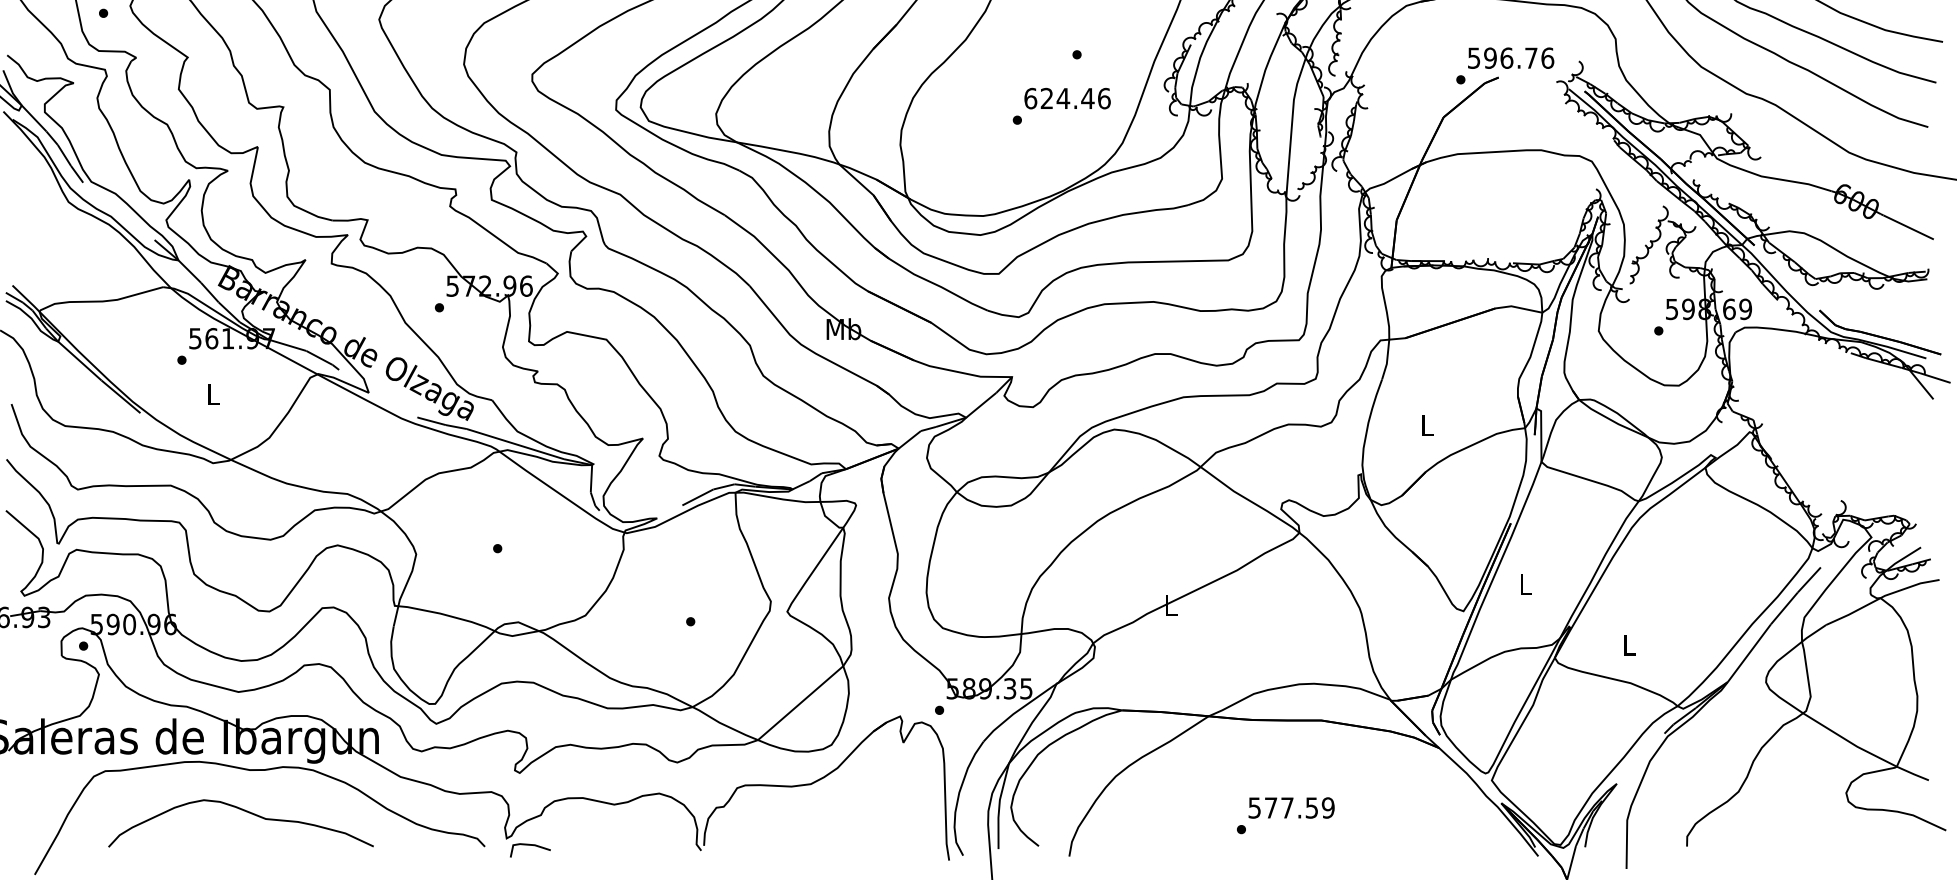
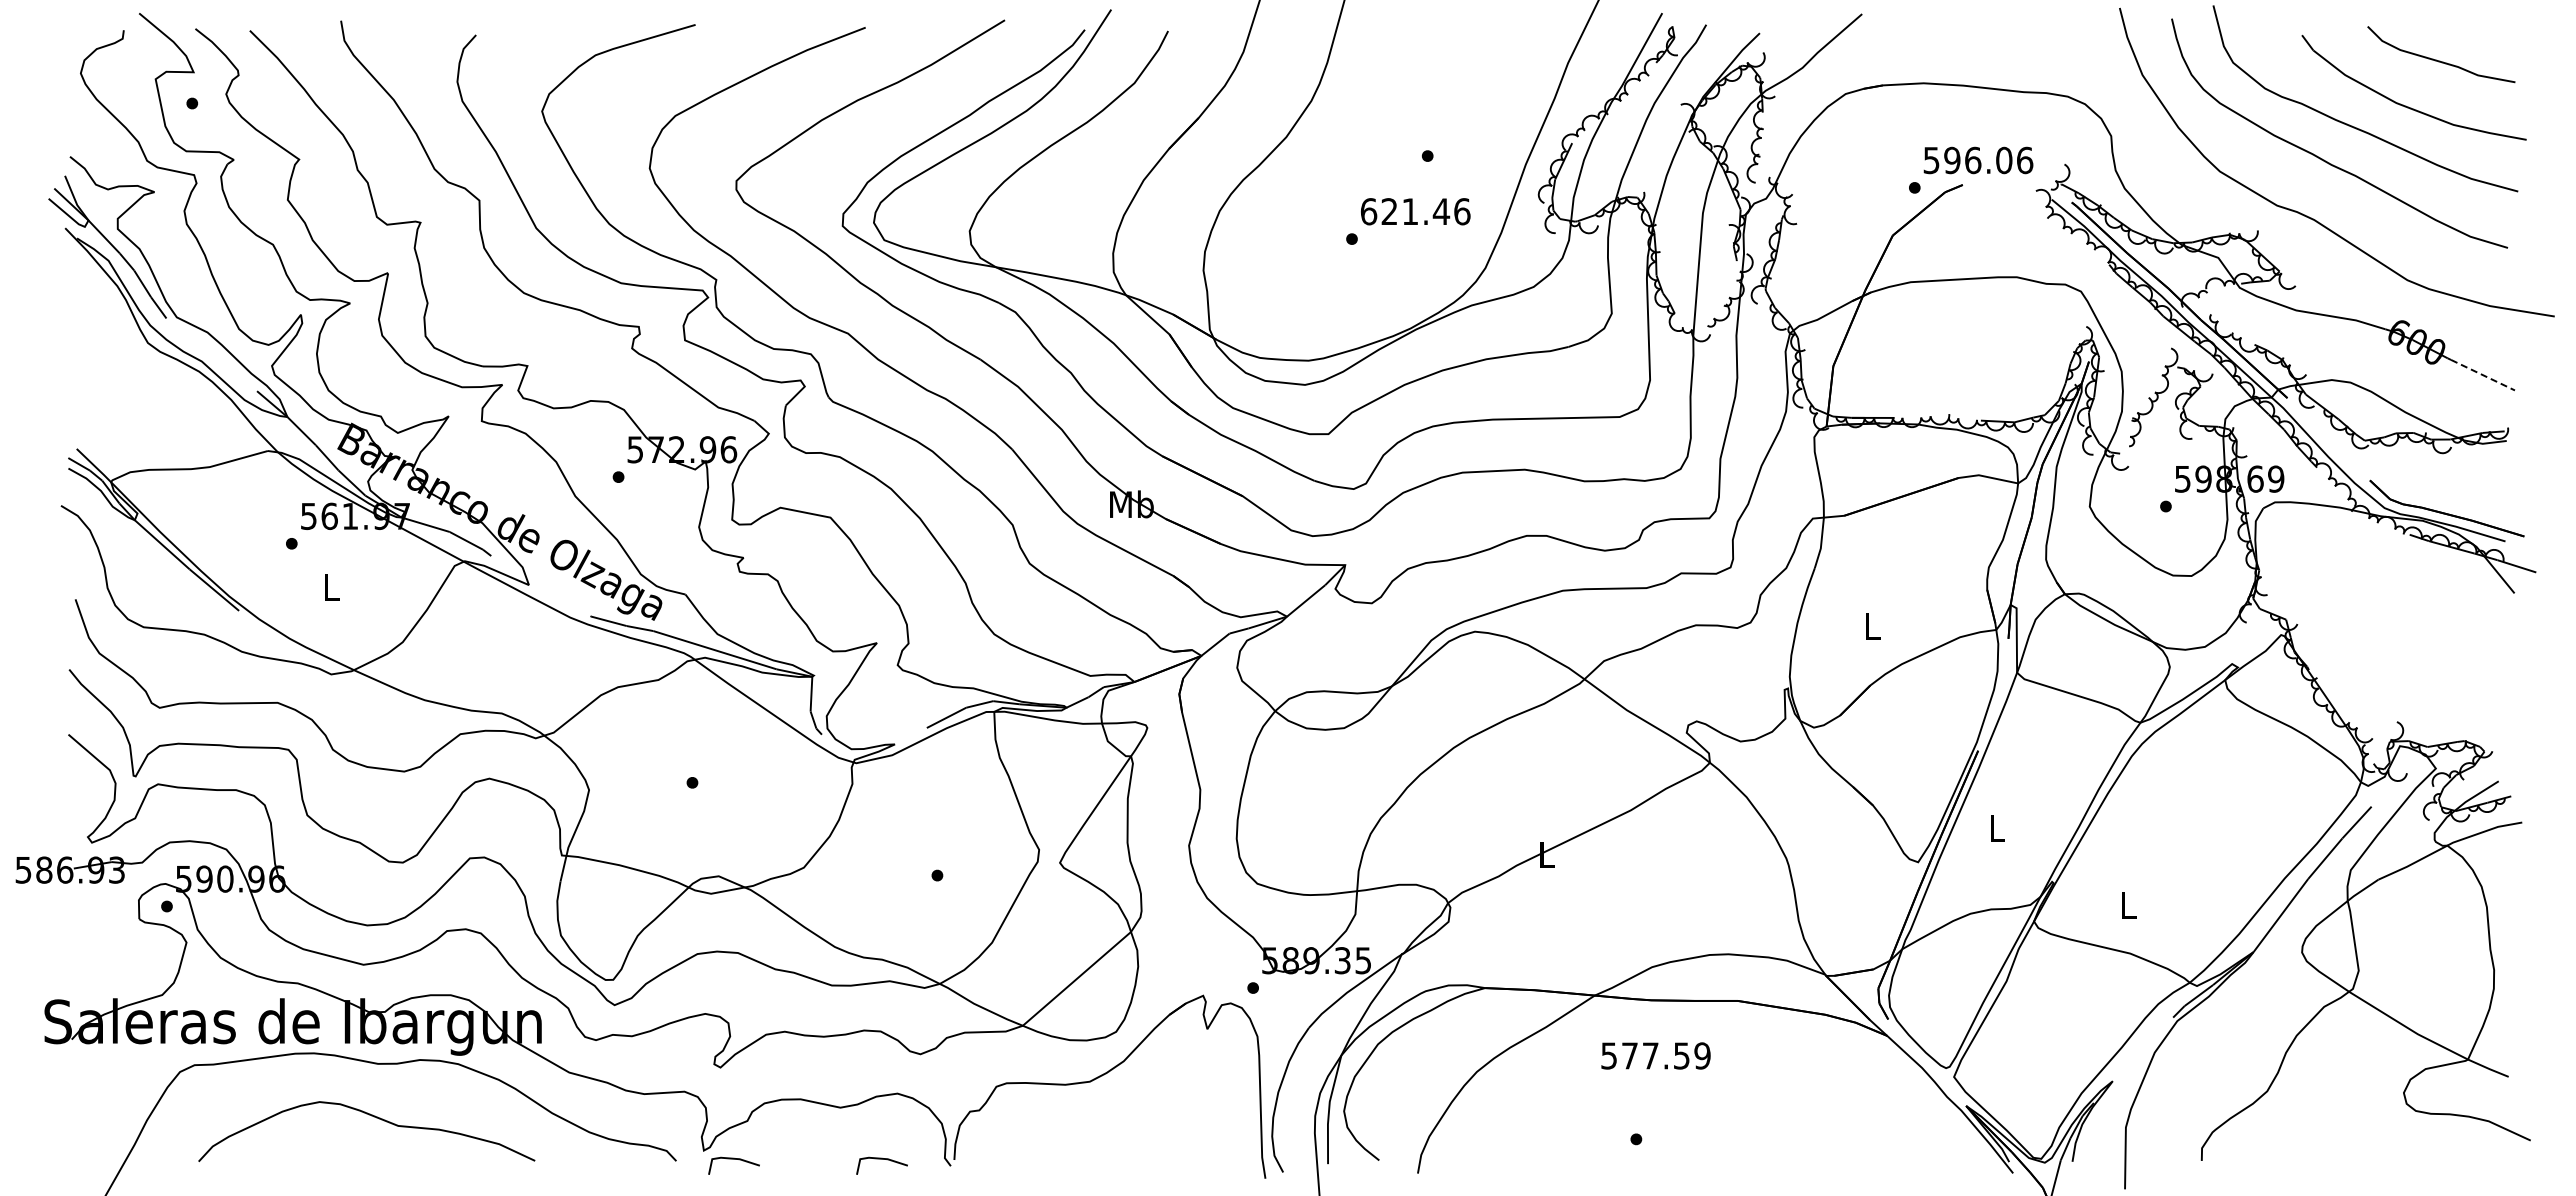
text: (1531, 58) -> (2004, 160), 596.76 -> 596.06
text: (1062, 98) -> (1409, 211), 624.46 -> 621.46
line: (1909, 227) -> (2483, 375), solid -> dashed
text: (1291, 807) -> (1655, 1055), moved
line: (646, 845) -> (881, 1159), added

